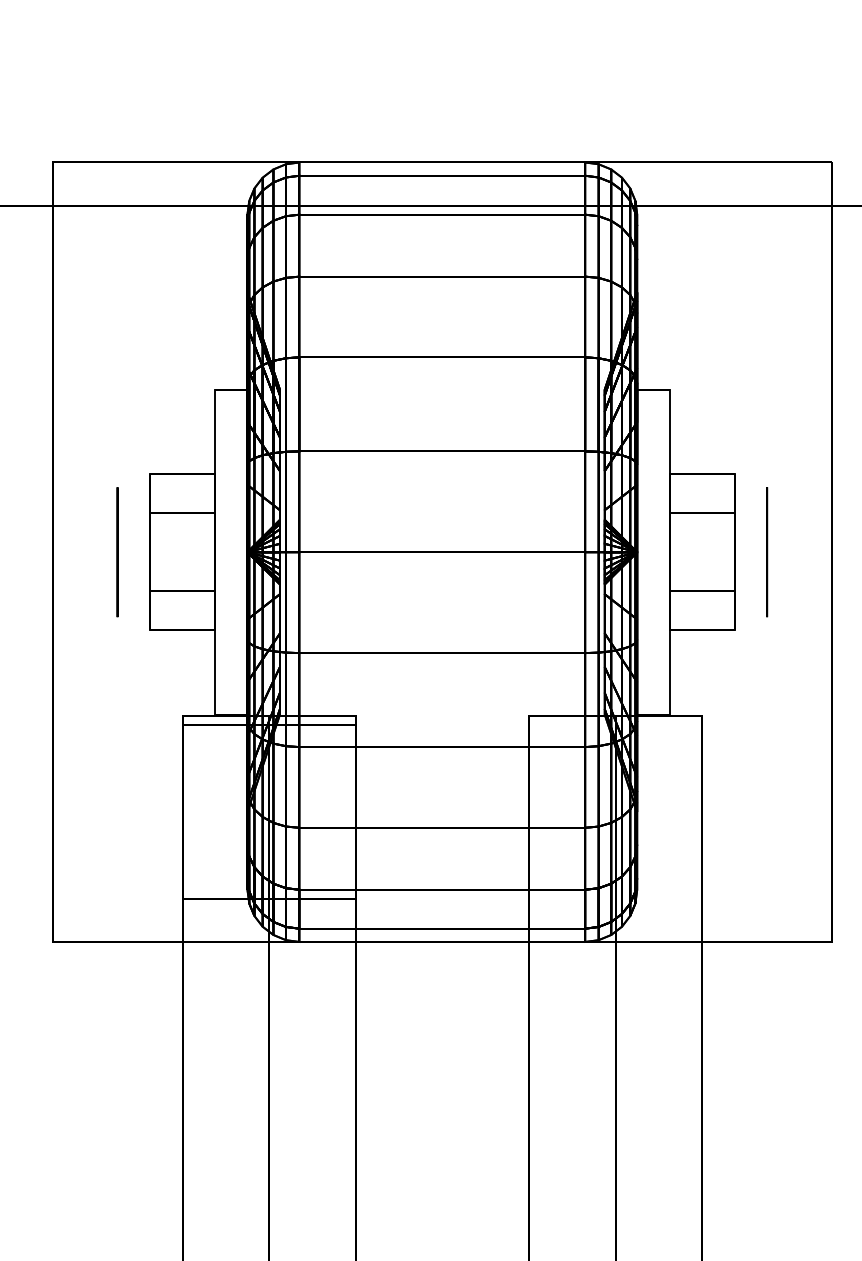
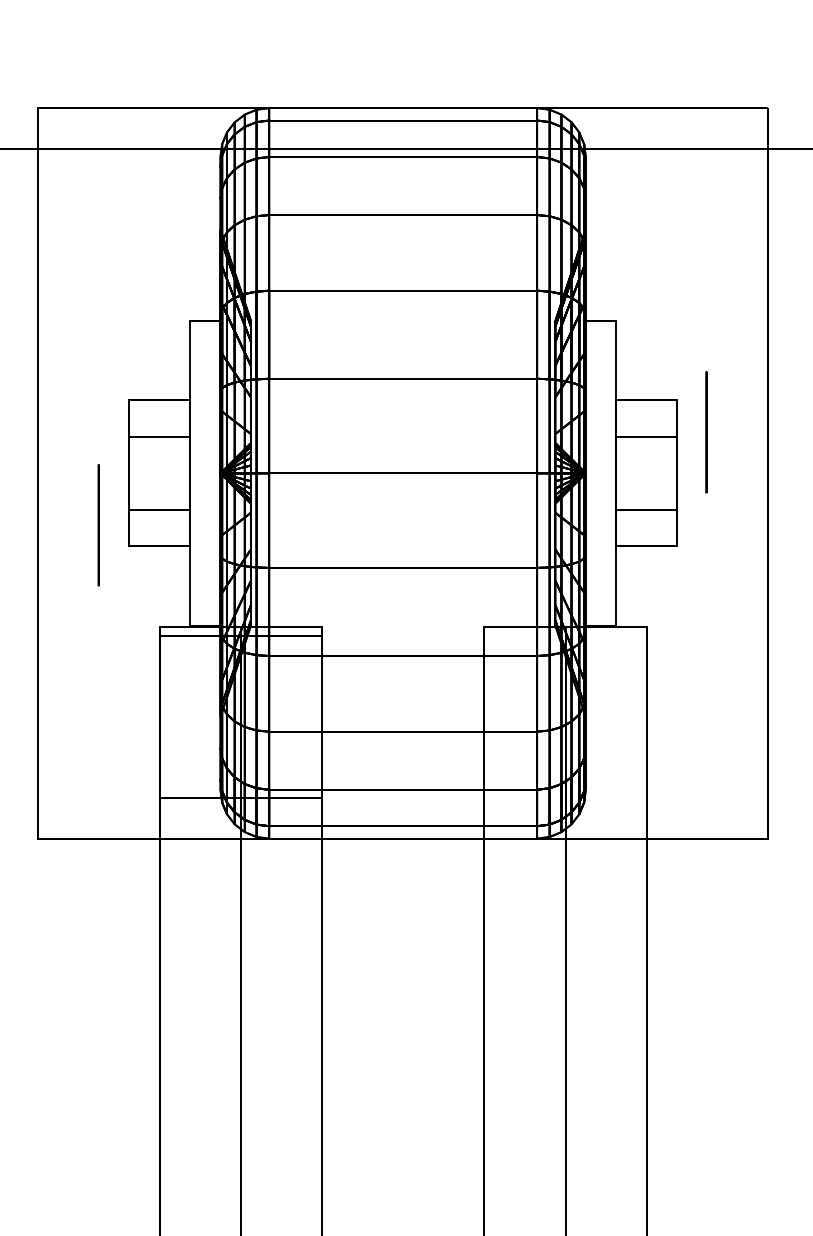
circle: (117, 552) -> (98, 525), moved
circle: (767, 552) -> (706, 432), moved

